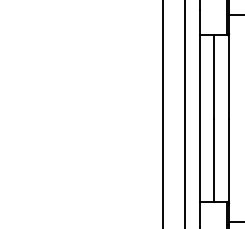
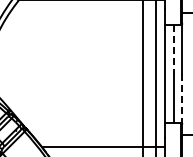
line: (214, 77) -> (173, 49), solid -> dashed
line: (229, 161) -> (182, 99), solid -> dashed

